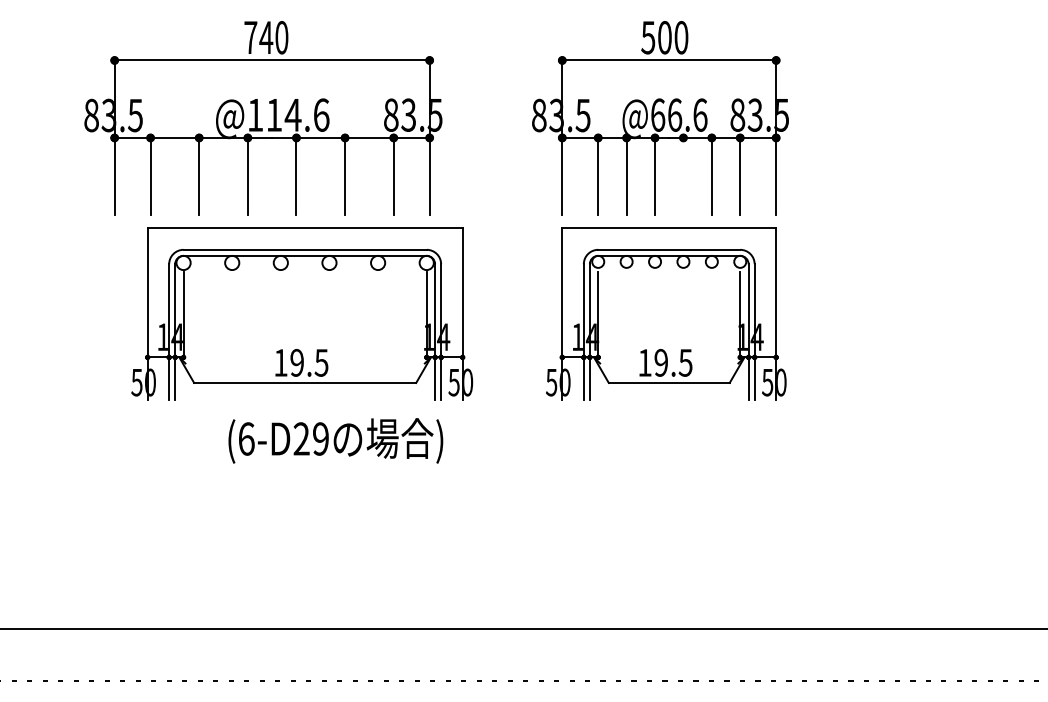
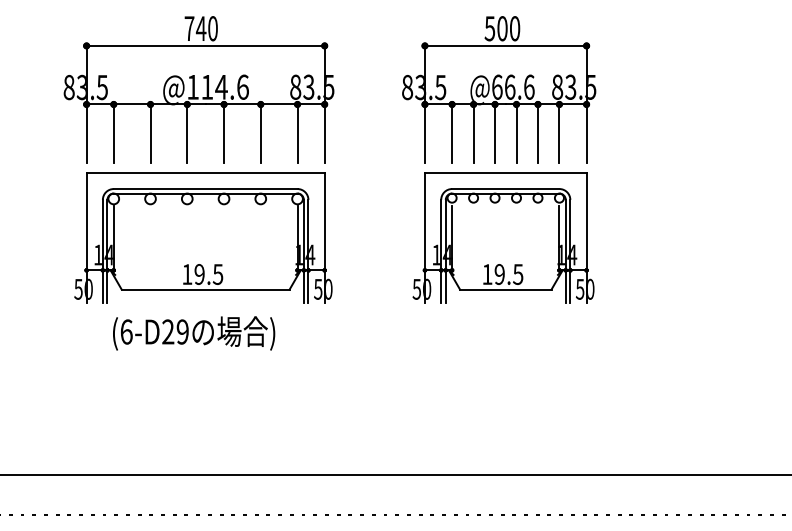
line: (683, 176) -> (516, 133), added
part: (302, 313) -> (203, 237), moved
text: (335, 440) -> (193, 333), moved

